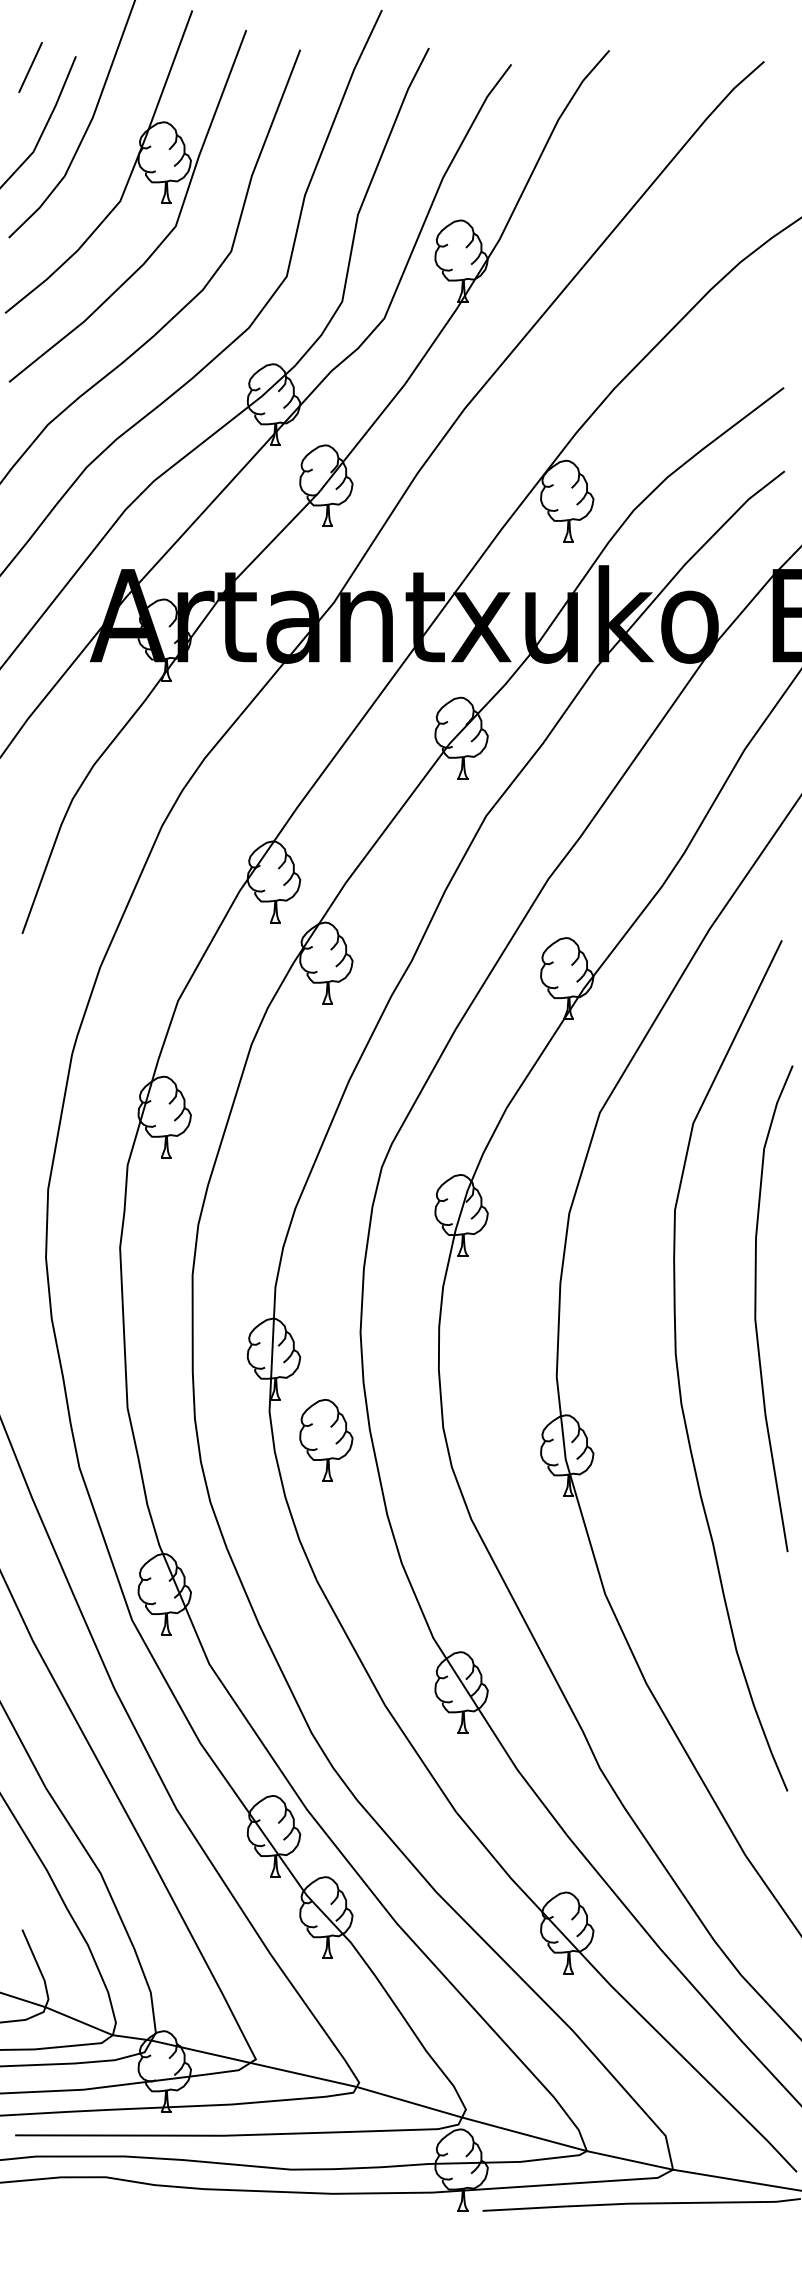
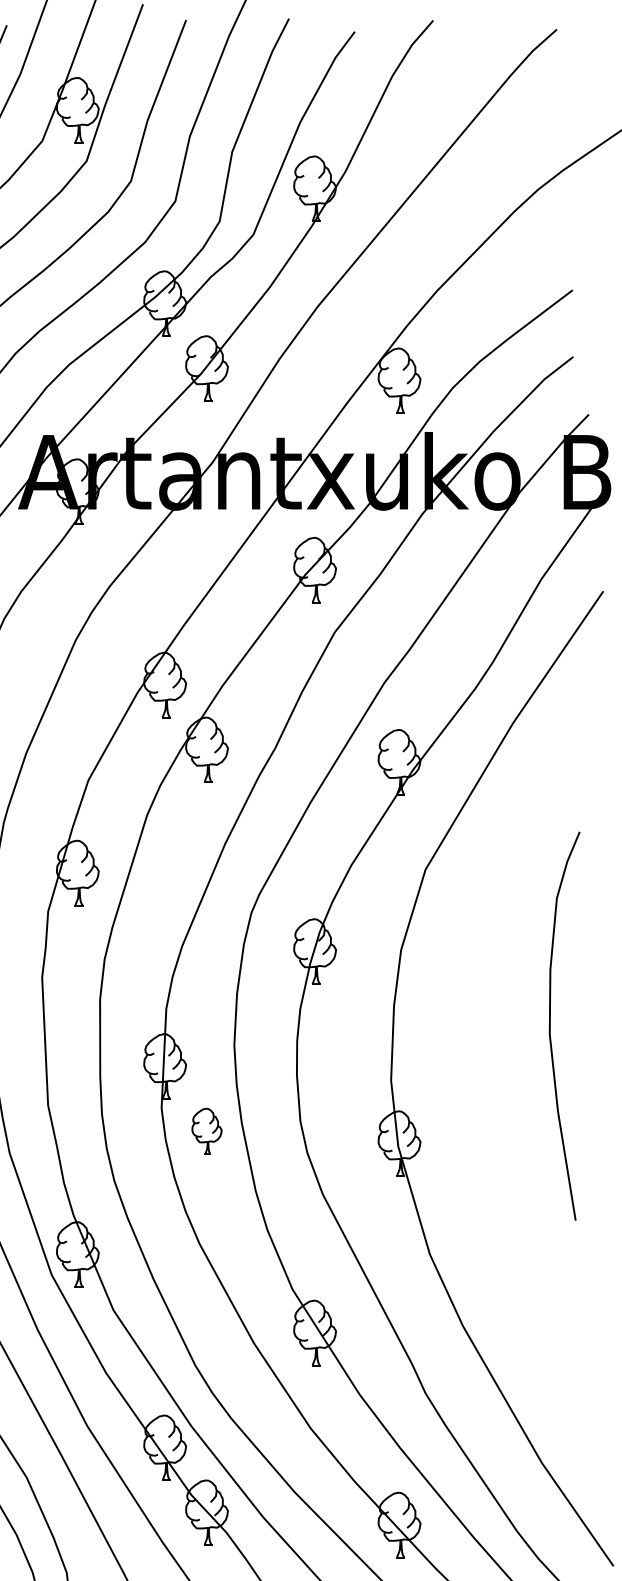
curve: (679, 1375) -> (489, 1079), removed
part: (326, 1440) -> (207, 1131), size x0.7

